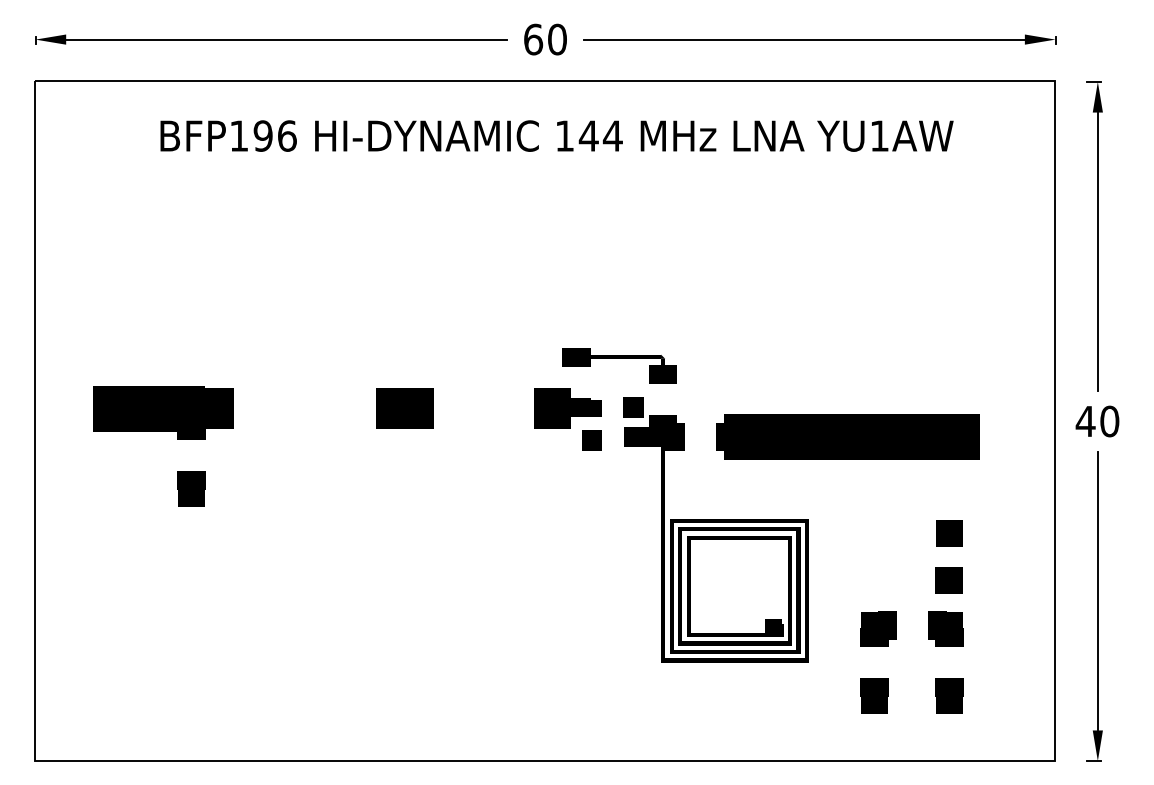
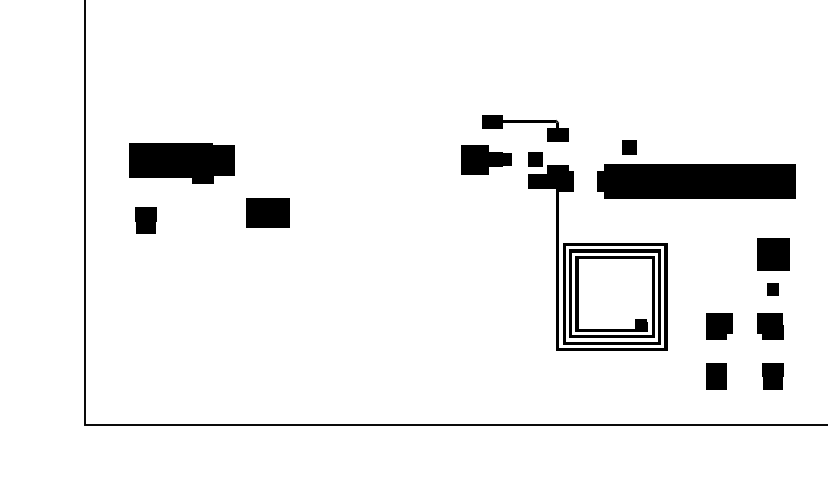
part: (404, 408) -> (267, 212), moved
part: (591, 440) -> (629, 147), moved
part: (191, 488) -> (145, 220), moved
part: (949, 533) -> (773, 254), size x1.6
part: (948, 580) -> (772, 289), size x0.6

